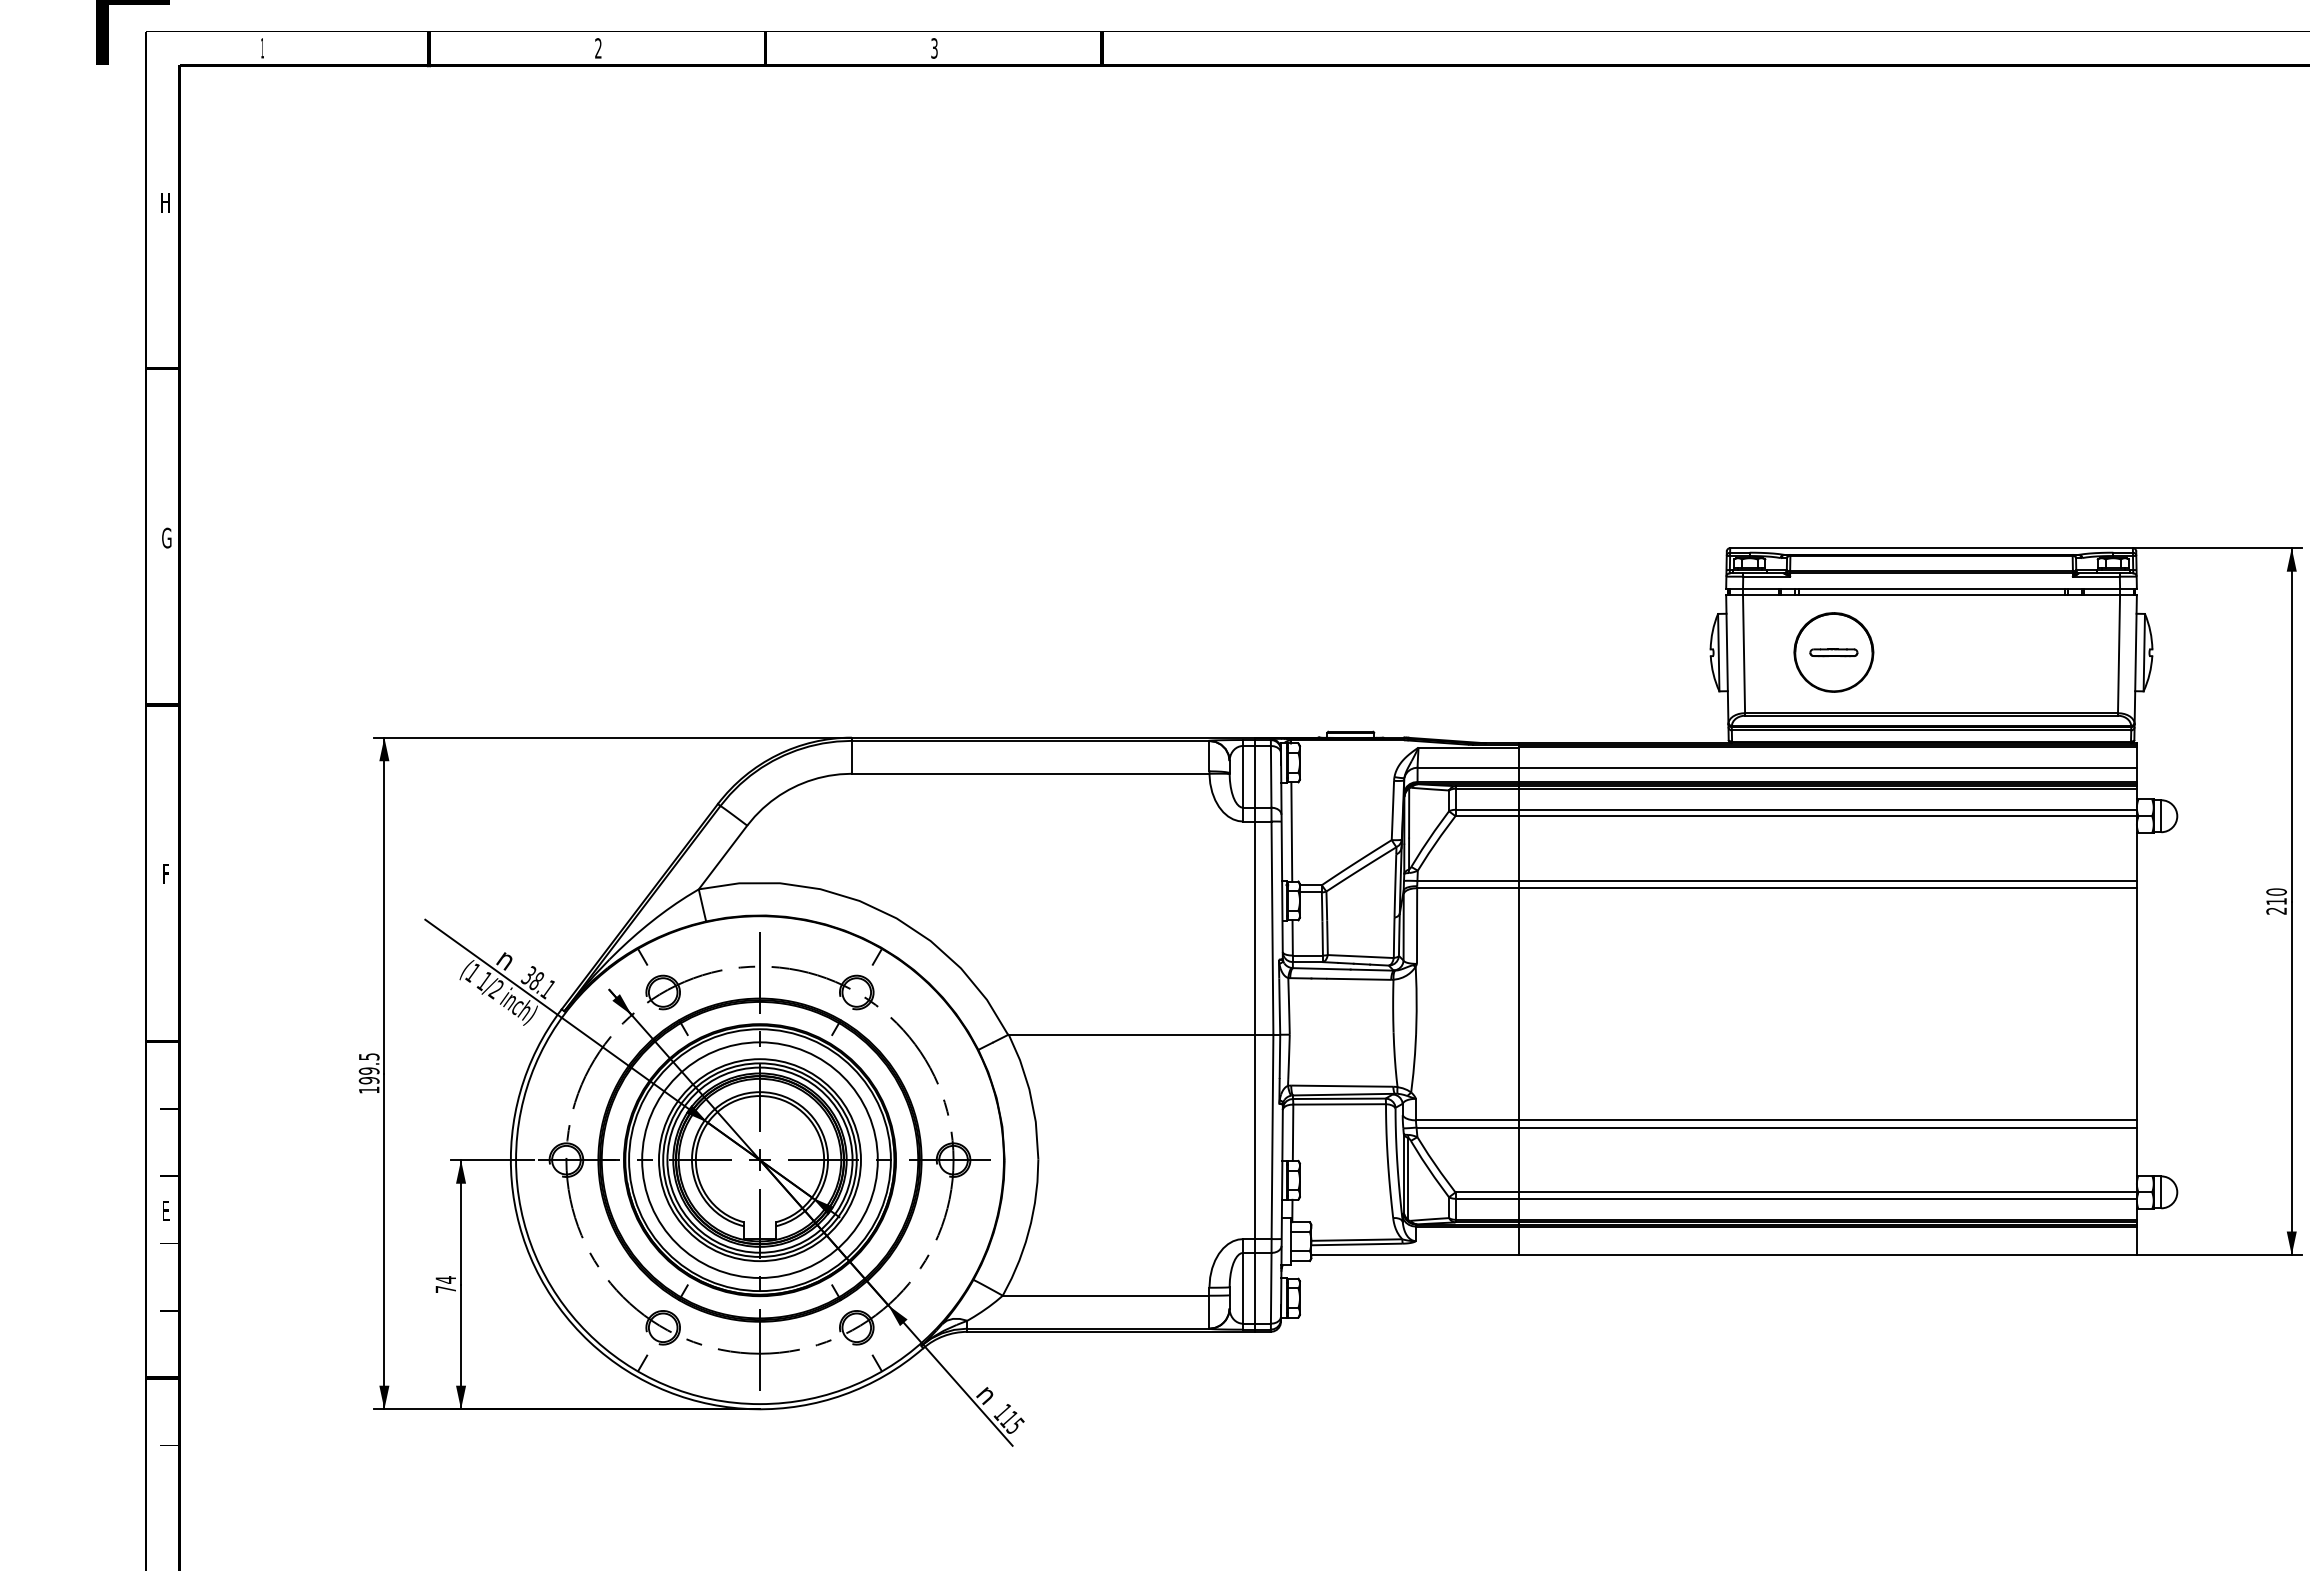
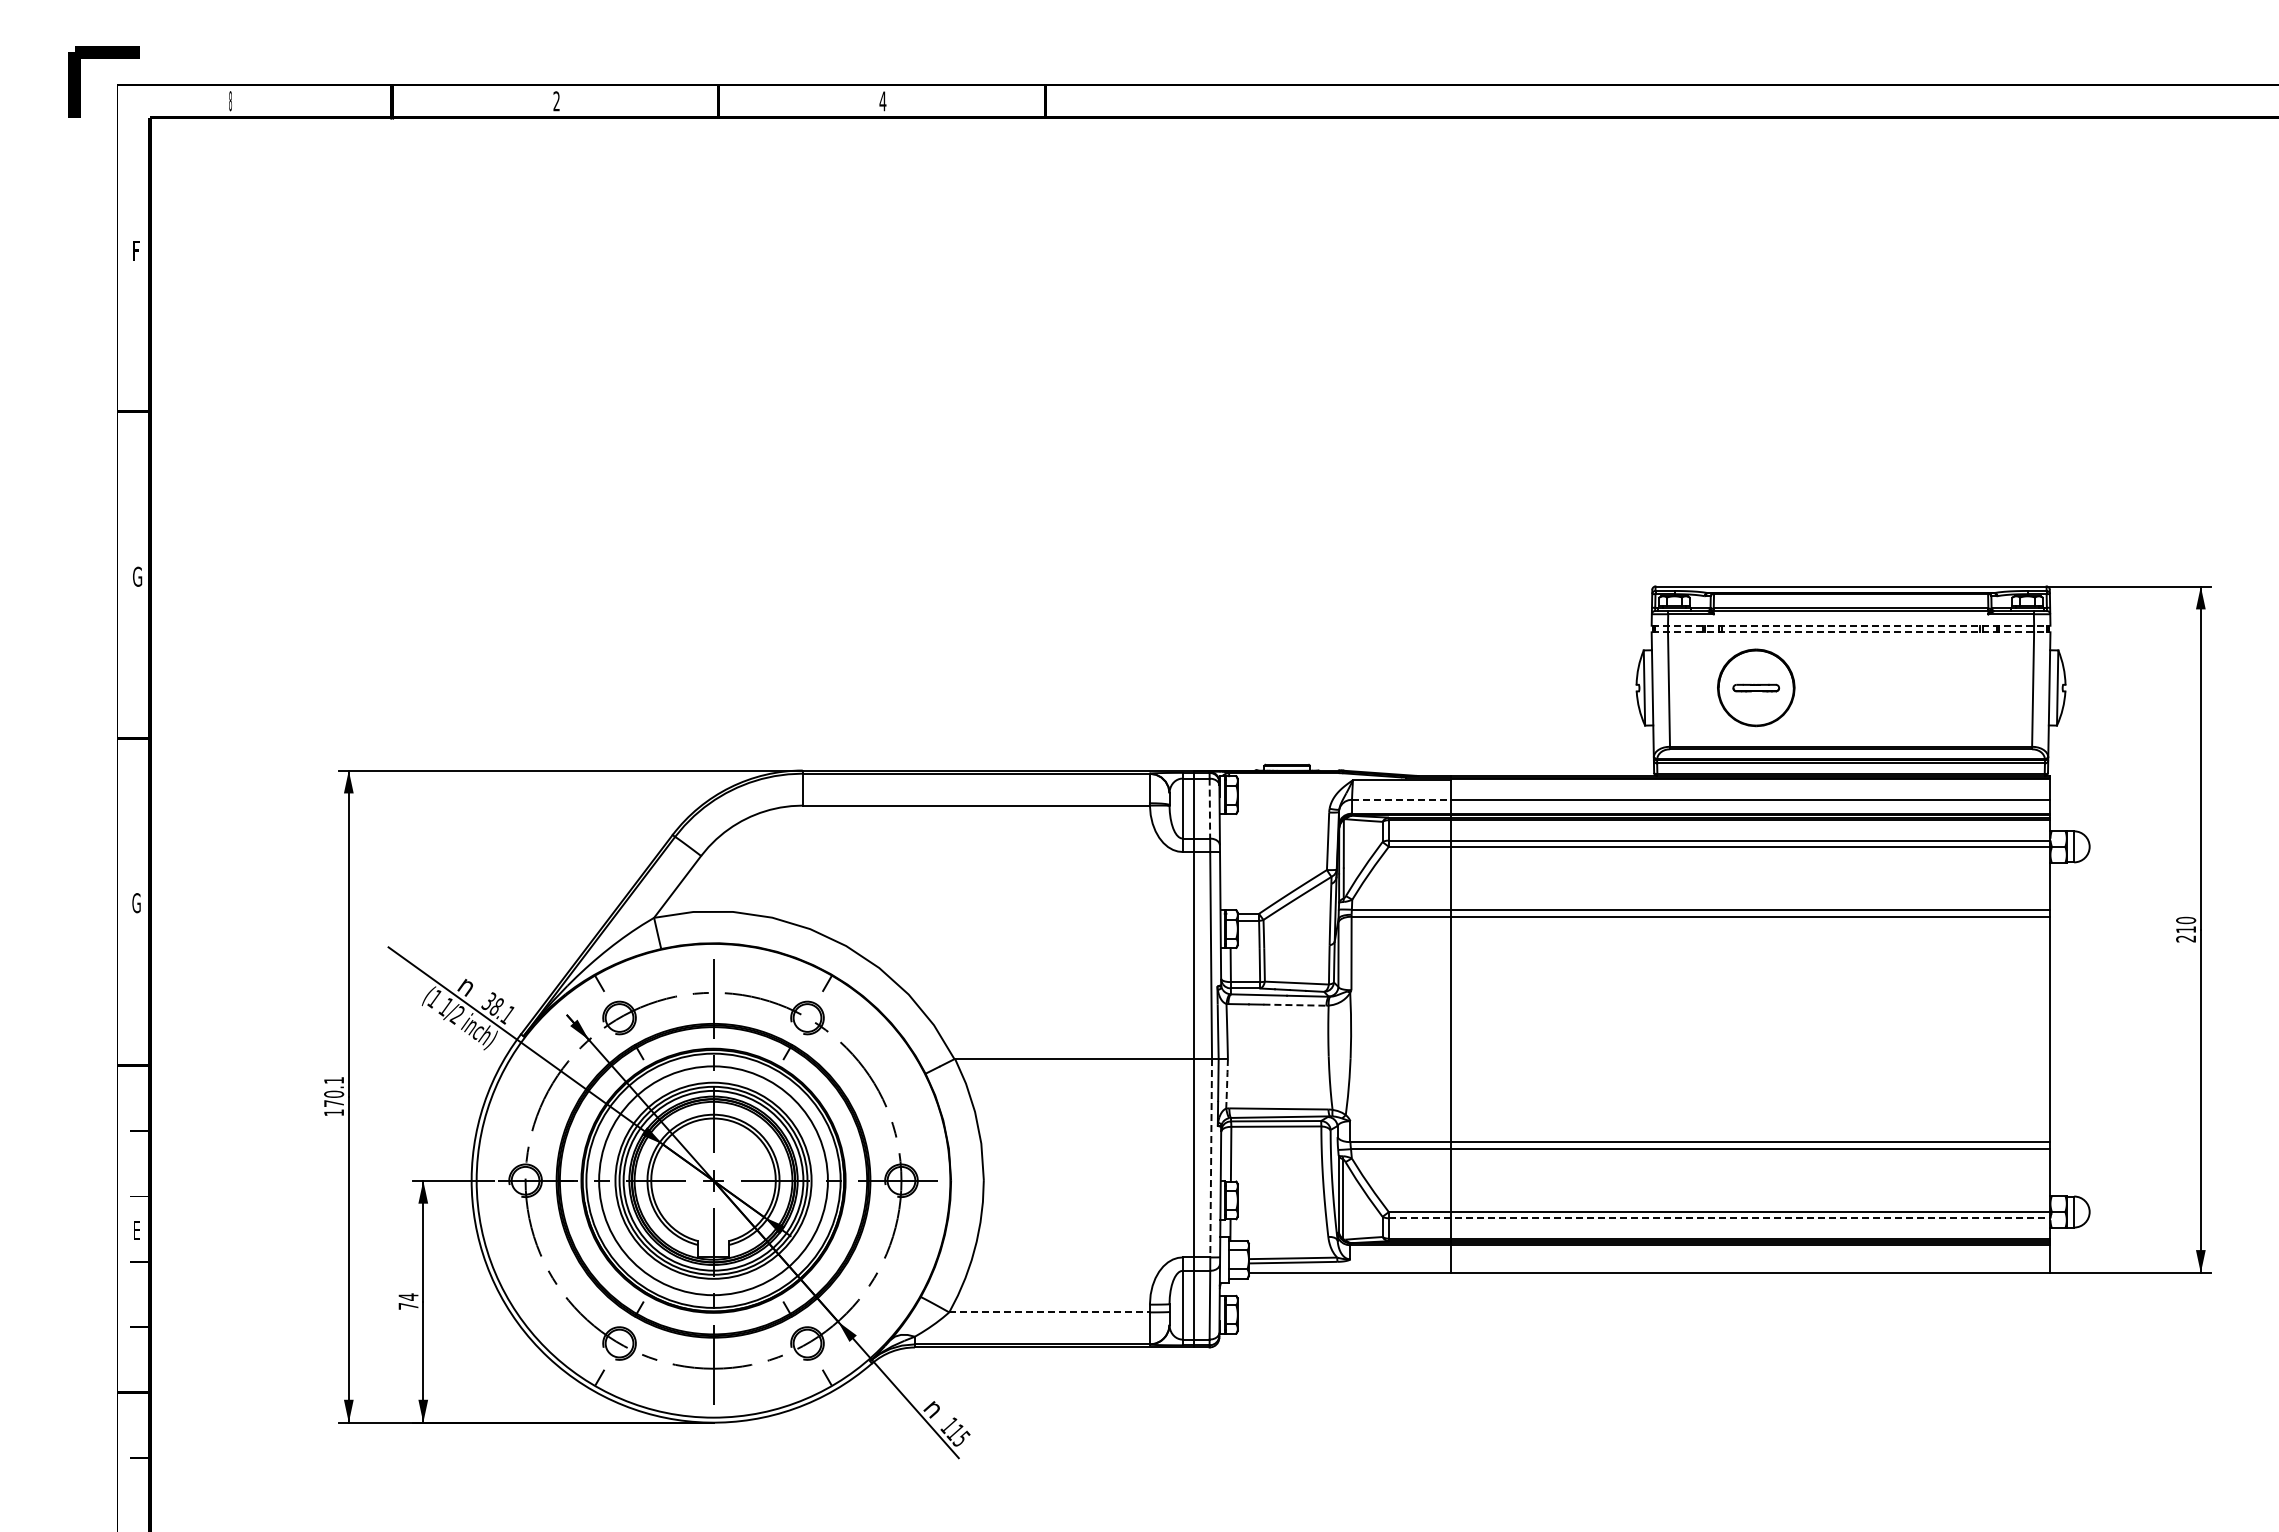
text: (262, 48) -> (230, 101), 1 -> 8
text: (934, 48) -> (882, 101), 3 -> 4
text: (164, 202) -> (135, 250), H -> F
line: (1931, 588) -> (1851, 625), solid -> dashed
line: (1931, 595) -> (1851, 632), solid -> dashed
line: (1468, 767) -> (1401, 799), solid -> dashed
line: (1270, 776) -> (1209, 808), solid -> dashed
line: (1291, 831) -> (1229, 861), removed
text: (165, 874) -> (136, 903), F -> G
line: (1359, 979) -> (1295, 1005), solid -> dashed
line: (1289, 1057) -> (1227, 1081), solid -> dashed
text: (369, 1069) -> (334, 1092), 199.5 -> 170.1
line: (1272, 1137) -> (1211, 1158), solid -> dashed
line: (1796, 1199) -> (1719, 1218), solid -> dashed
line: (1107, 1295) -> (1050, 1312), solid -> dashed

